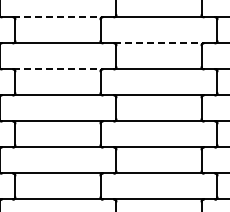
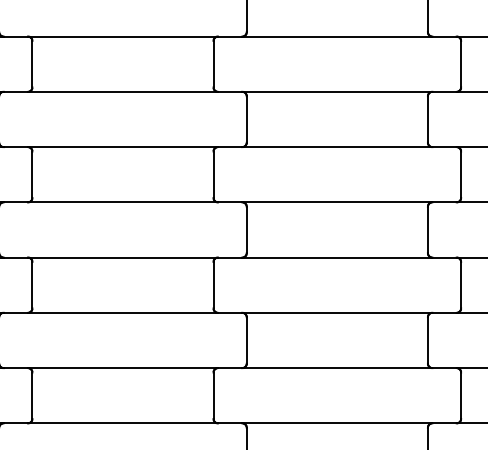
line: (57, 17) -> (122, 37), dashed -> solid
line: (158, 43) -> (336, 92), dashed -> solid
line: (57, 69) -> (122, 147), dashed -> solid

